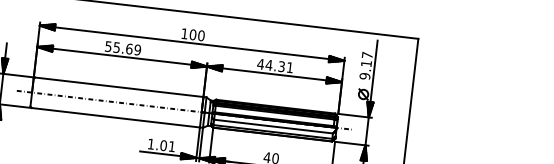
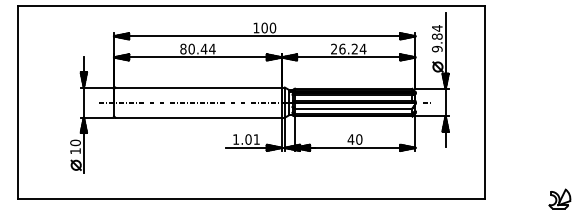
text: (122, 47) -> (197, 48), 55.69 -> 80.44
text: (366, 59) -> (436, 32), 9.17 -> 9.84
text: (275, 65) -> (348, 48), 44.31 -> 26.24

